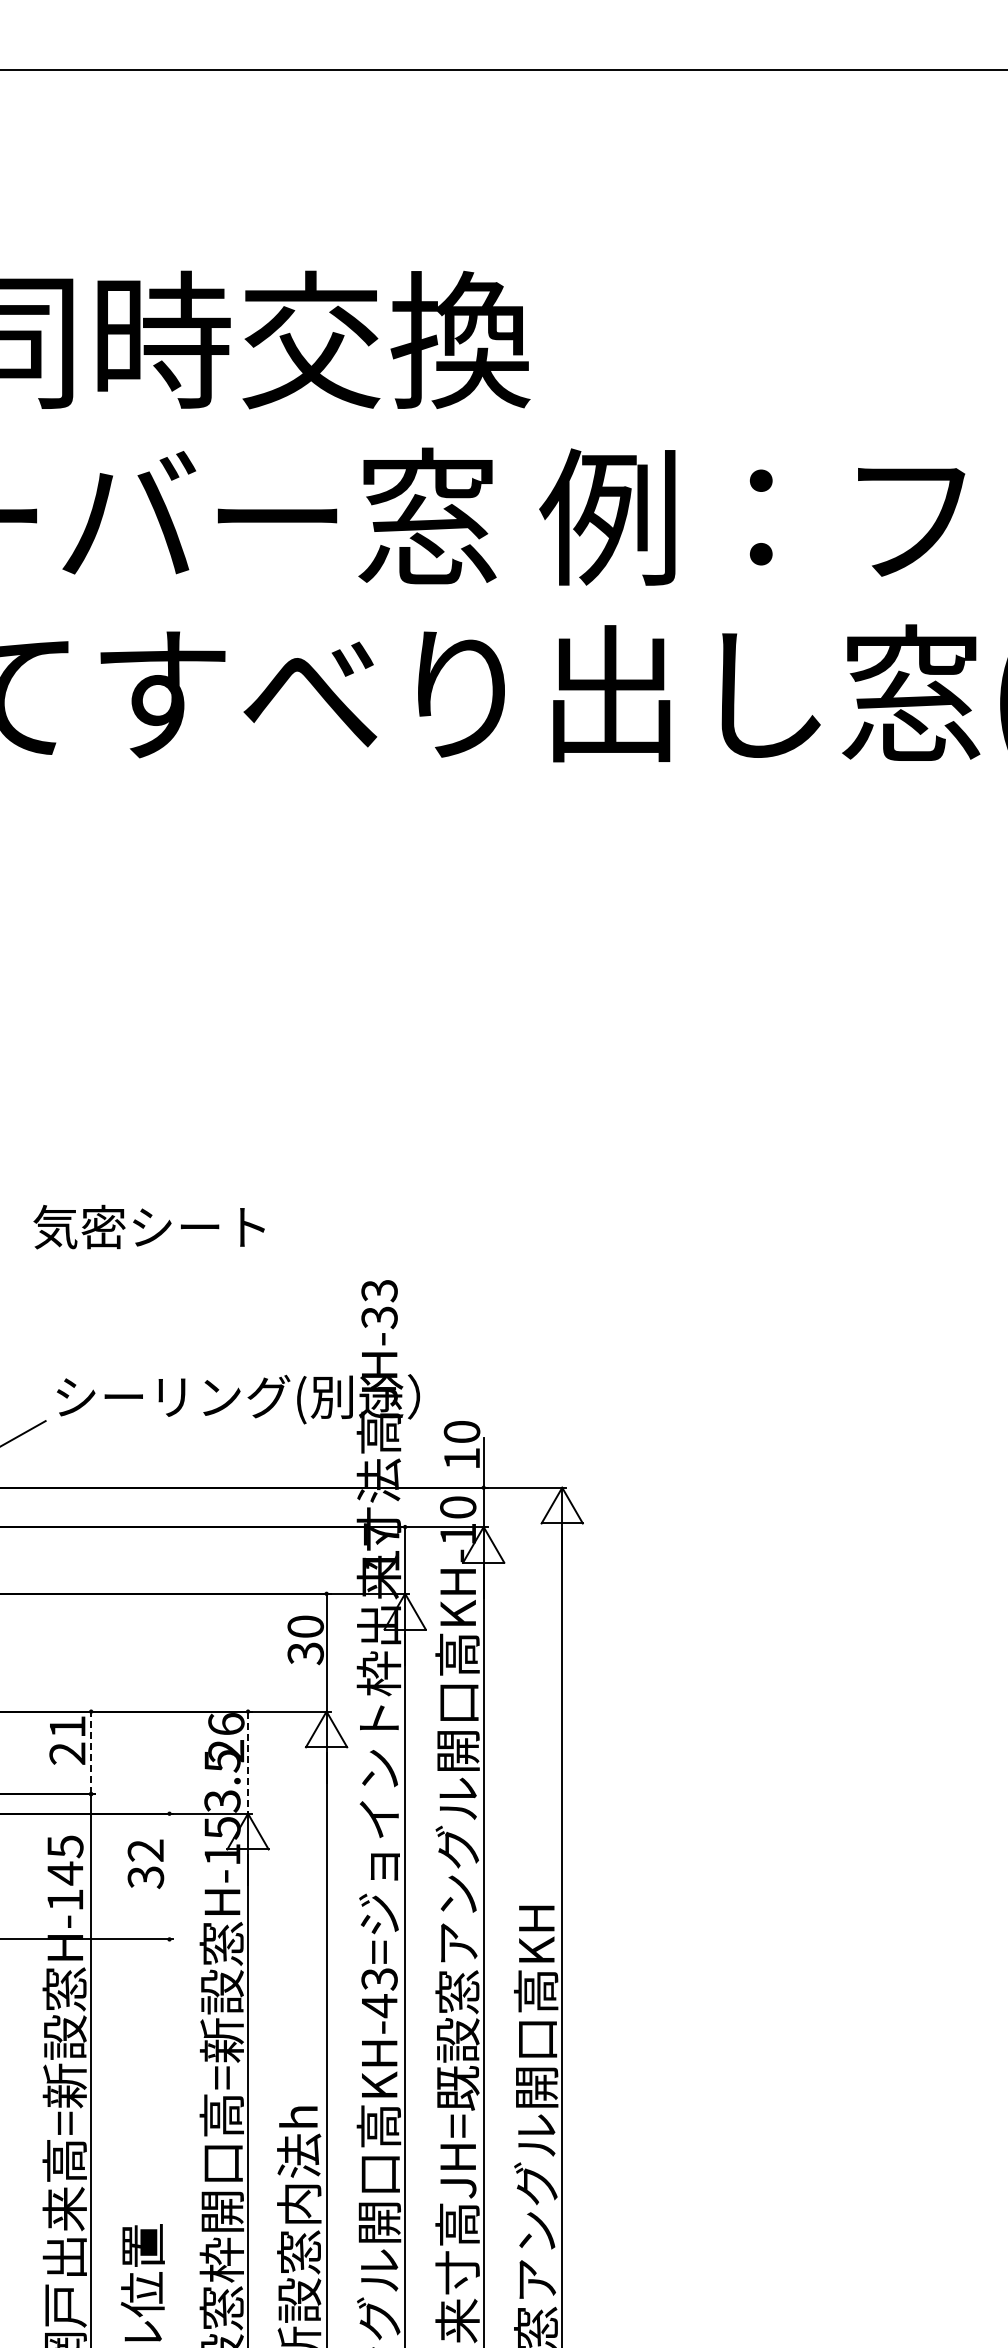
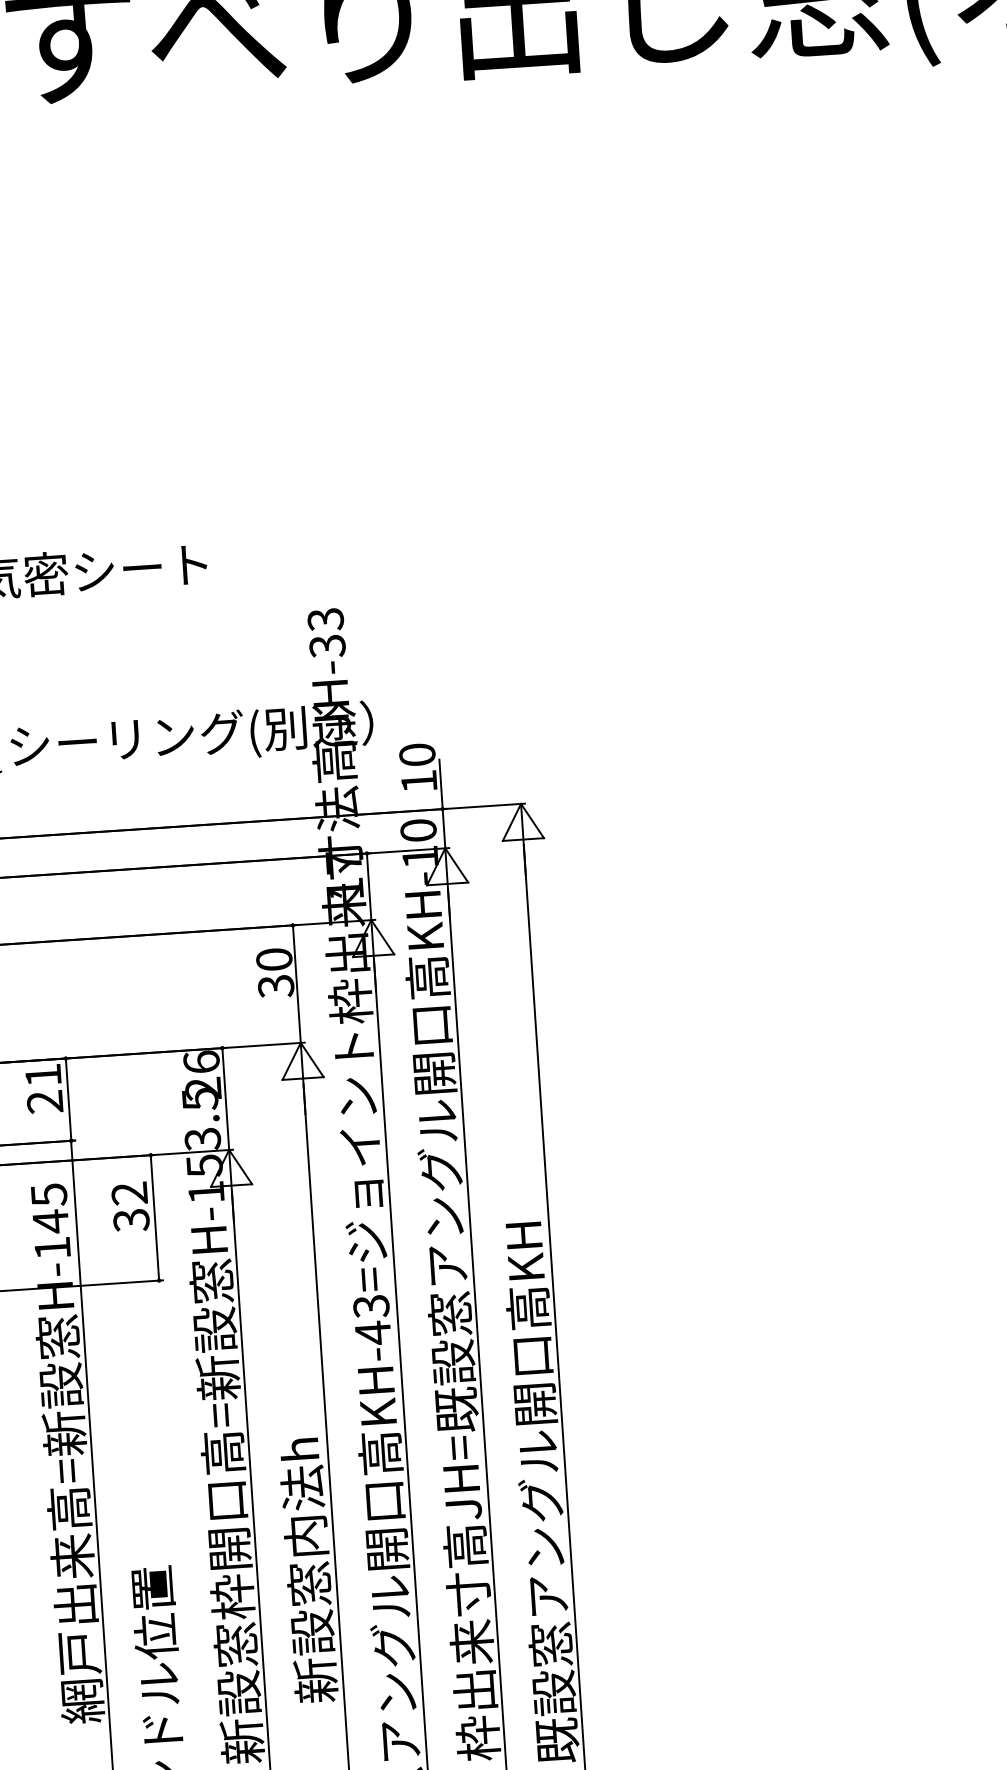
line: (91, 1752) -> (68, 1099), dashed -> solid
line: (248, 1763) -> (226, 1099), dashed -> solid
line: (169, 1876) -> (154, 1217), added

